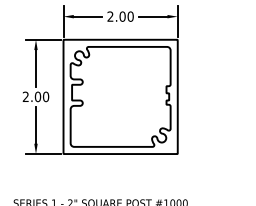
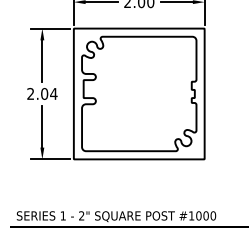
text: (45, 96) -> (53, 93), 2.00 -> 2.04

